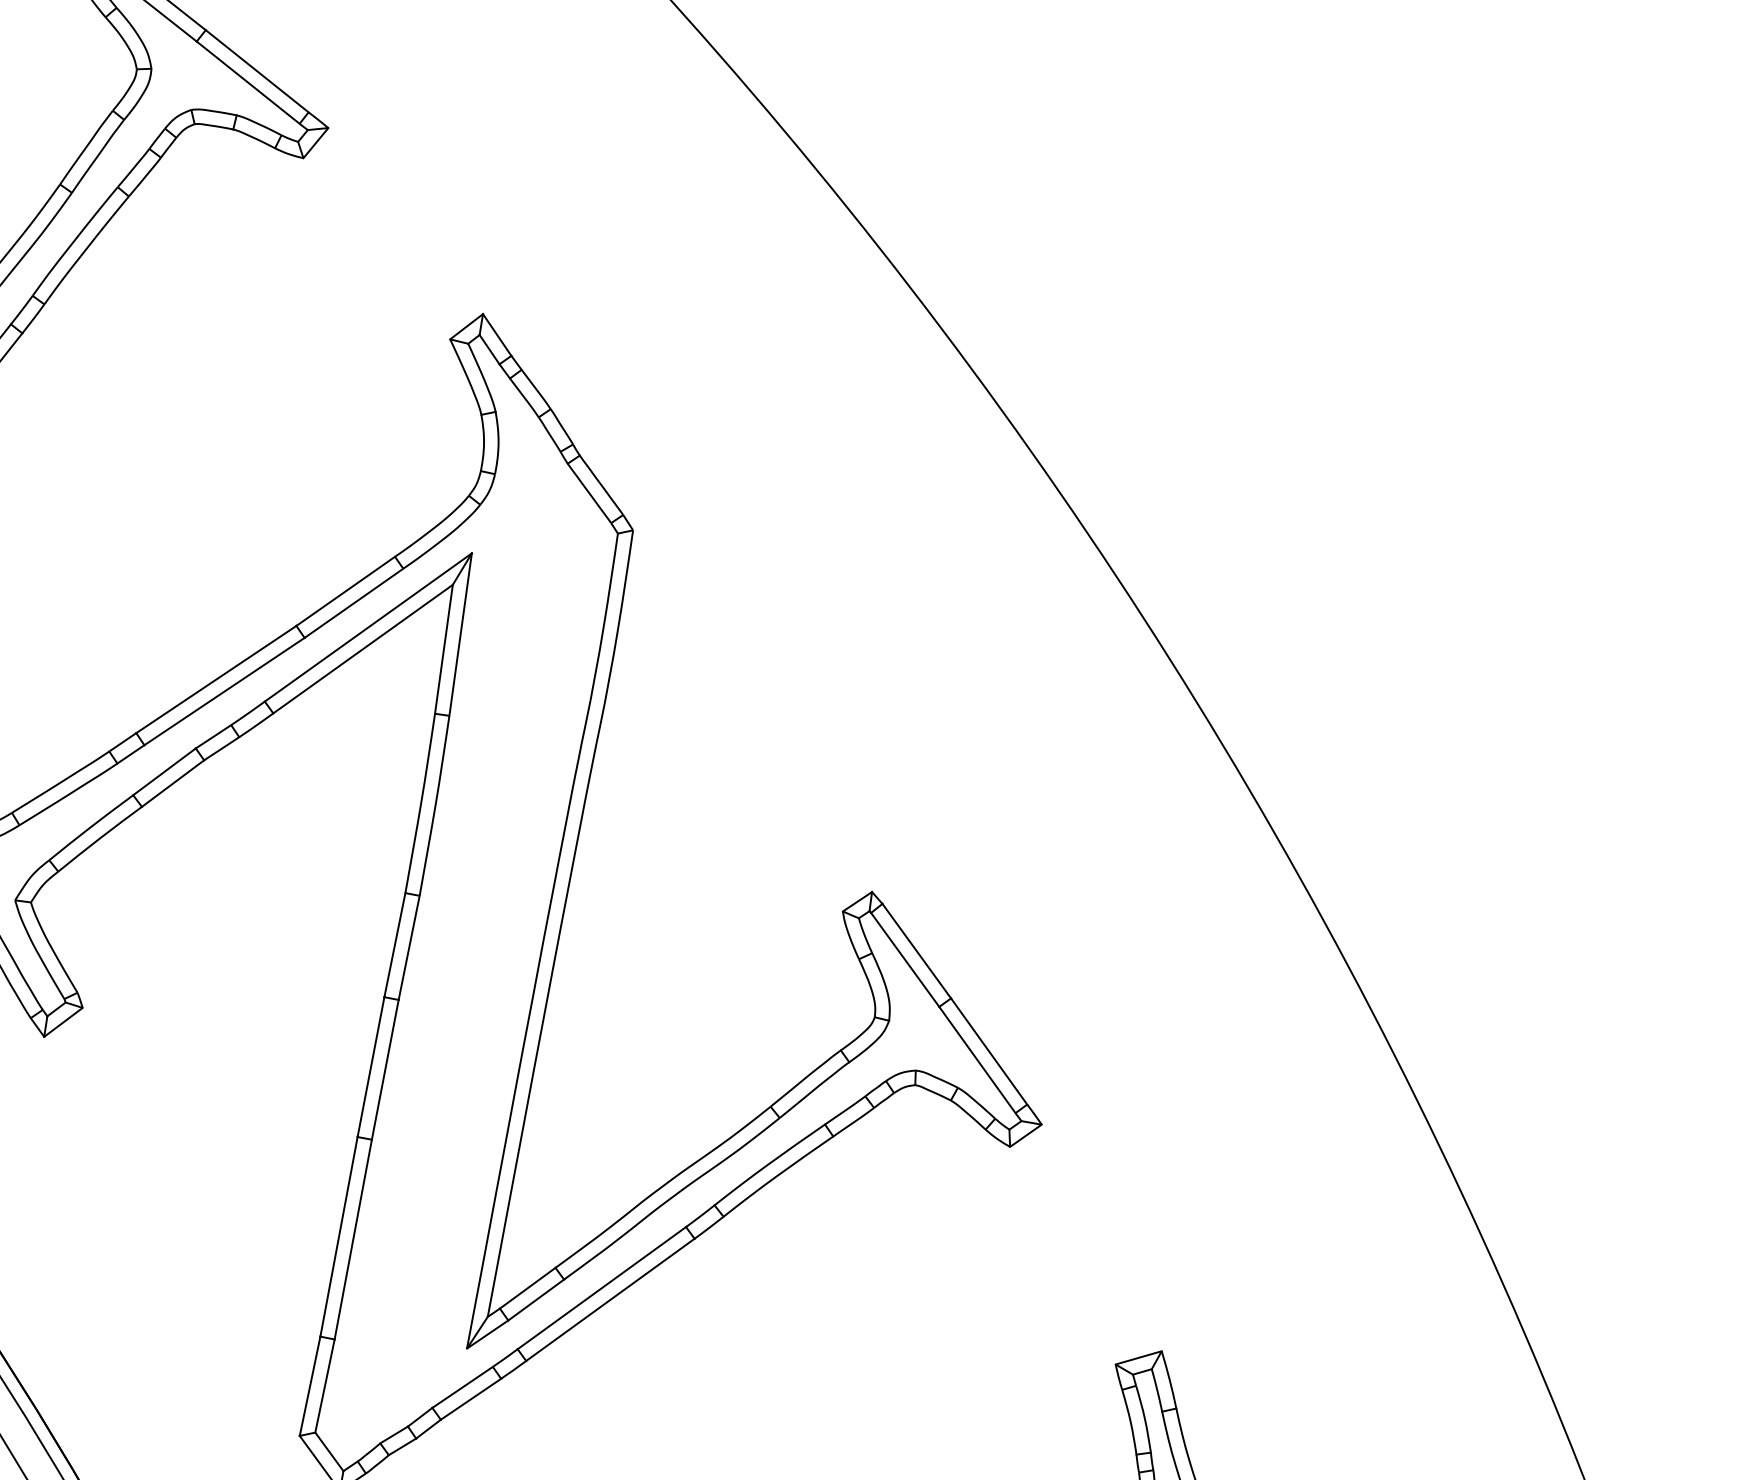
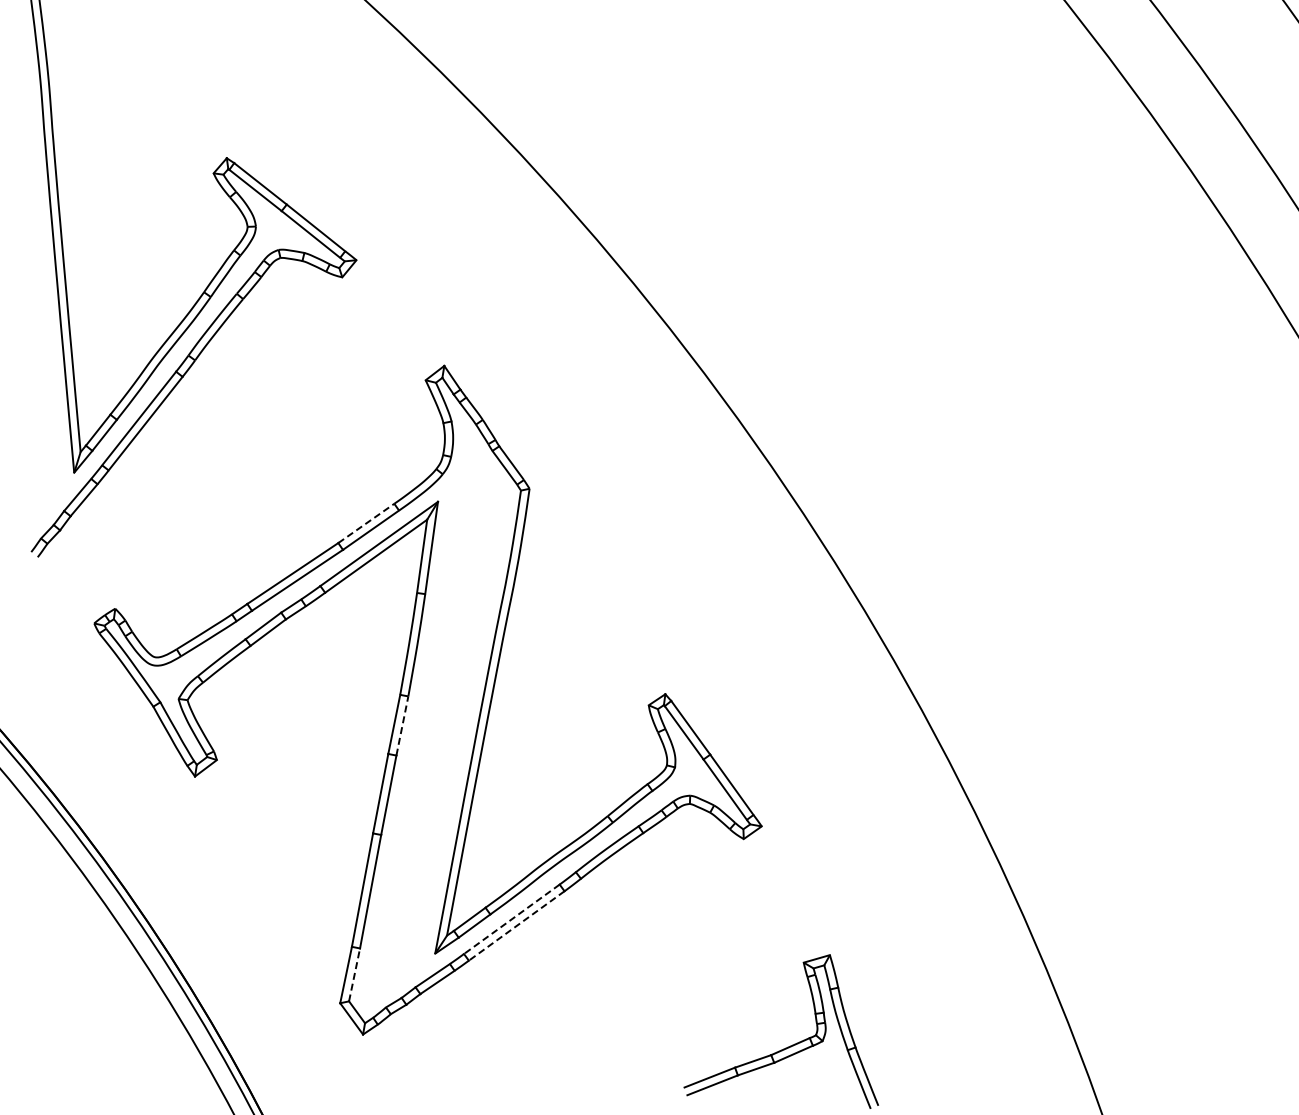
line: (346, 591) -> (366, 523), solid -> dashed
line: (409, 947) -> (402, 725), solid -> dashed
line: (601, 1288) -> (511, 919), solid -> dashed
line: (610, 1300) -> (516, 926), solid -> dashed
line: (324, 1385) -> (354, 974), solid -> dashed

